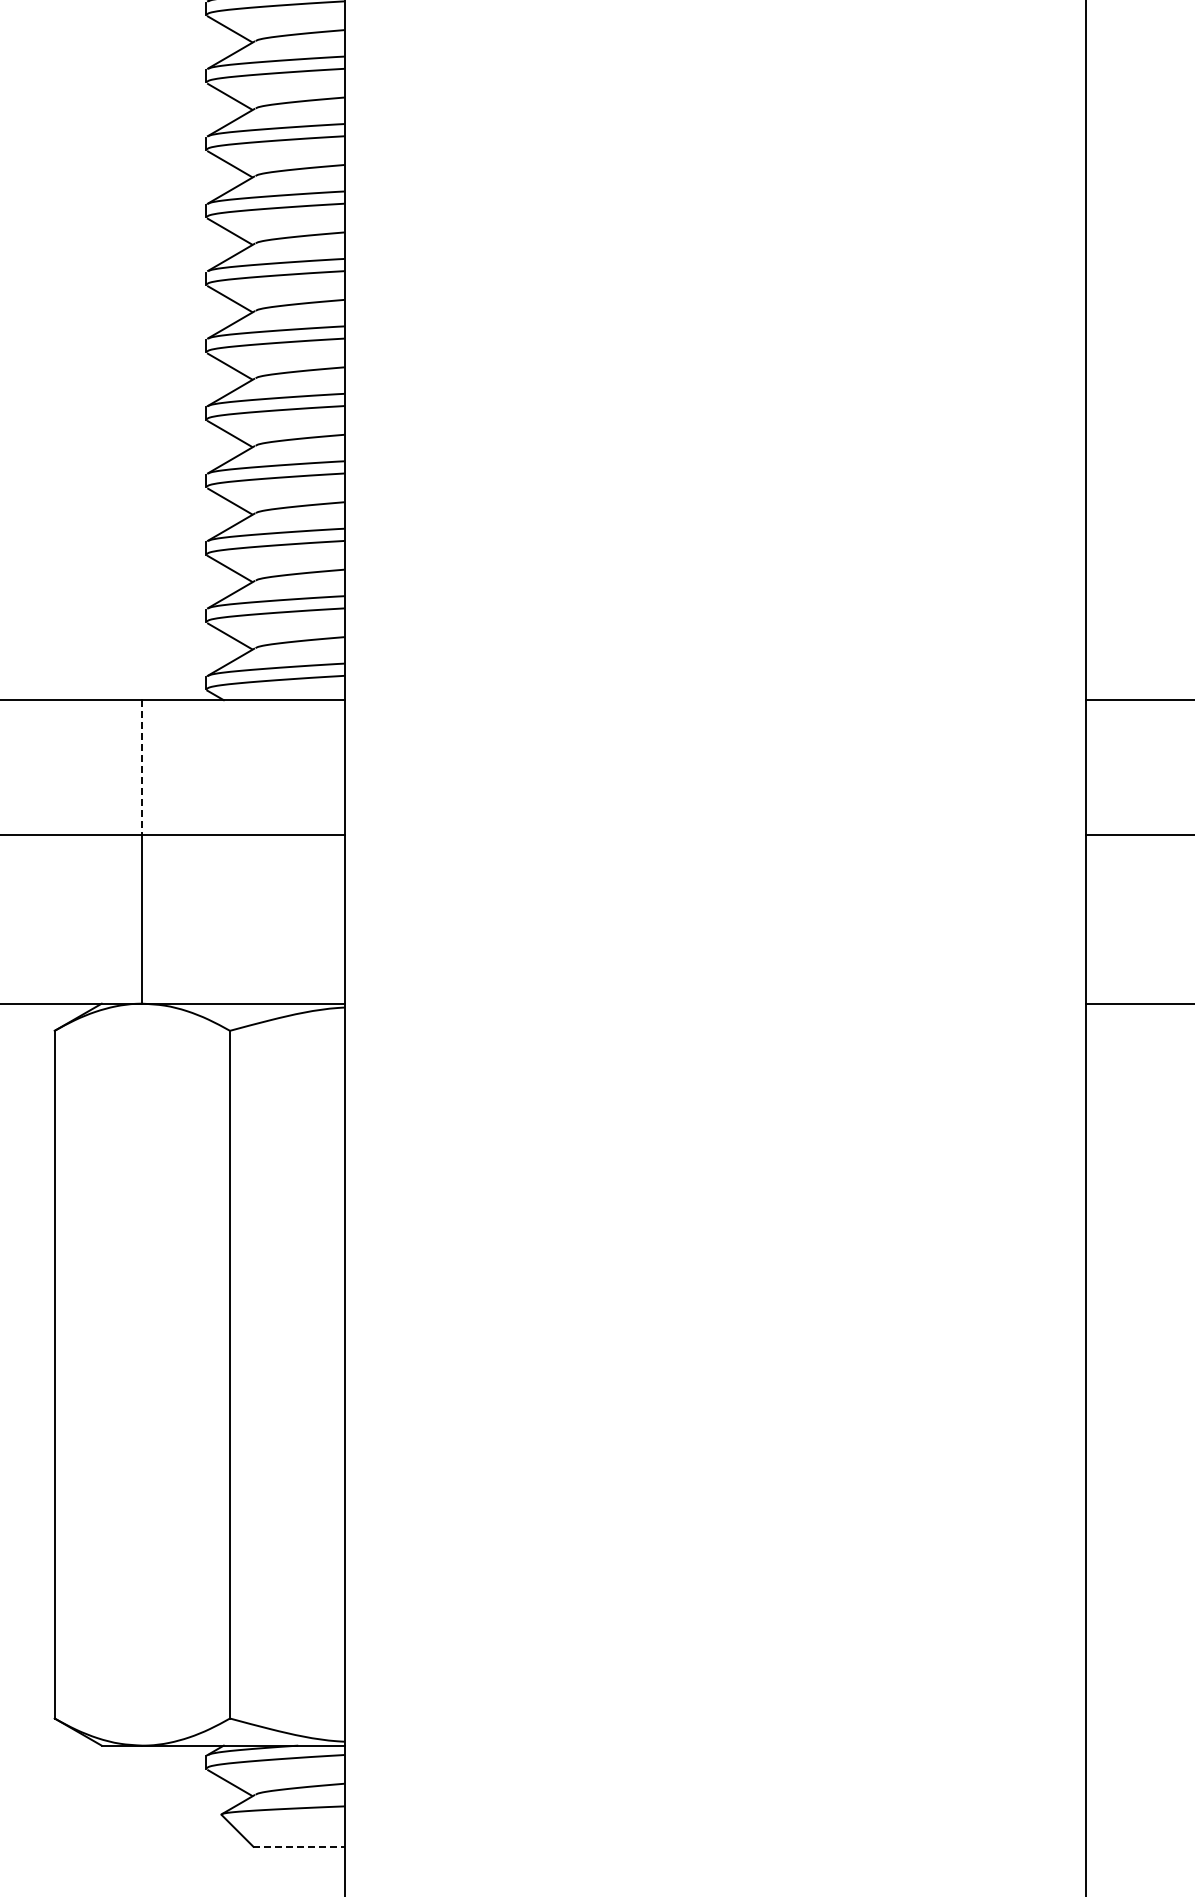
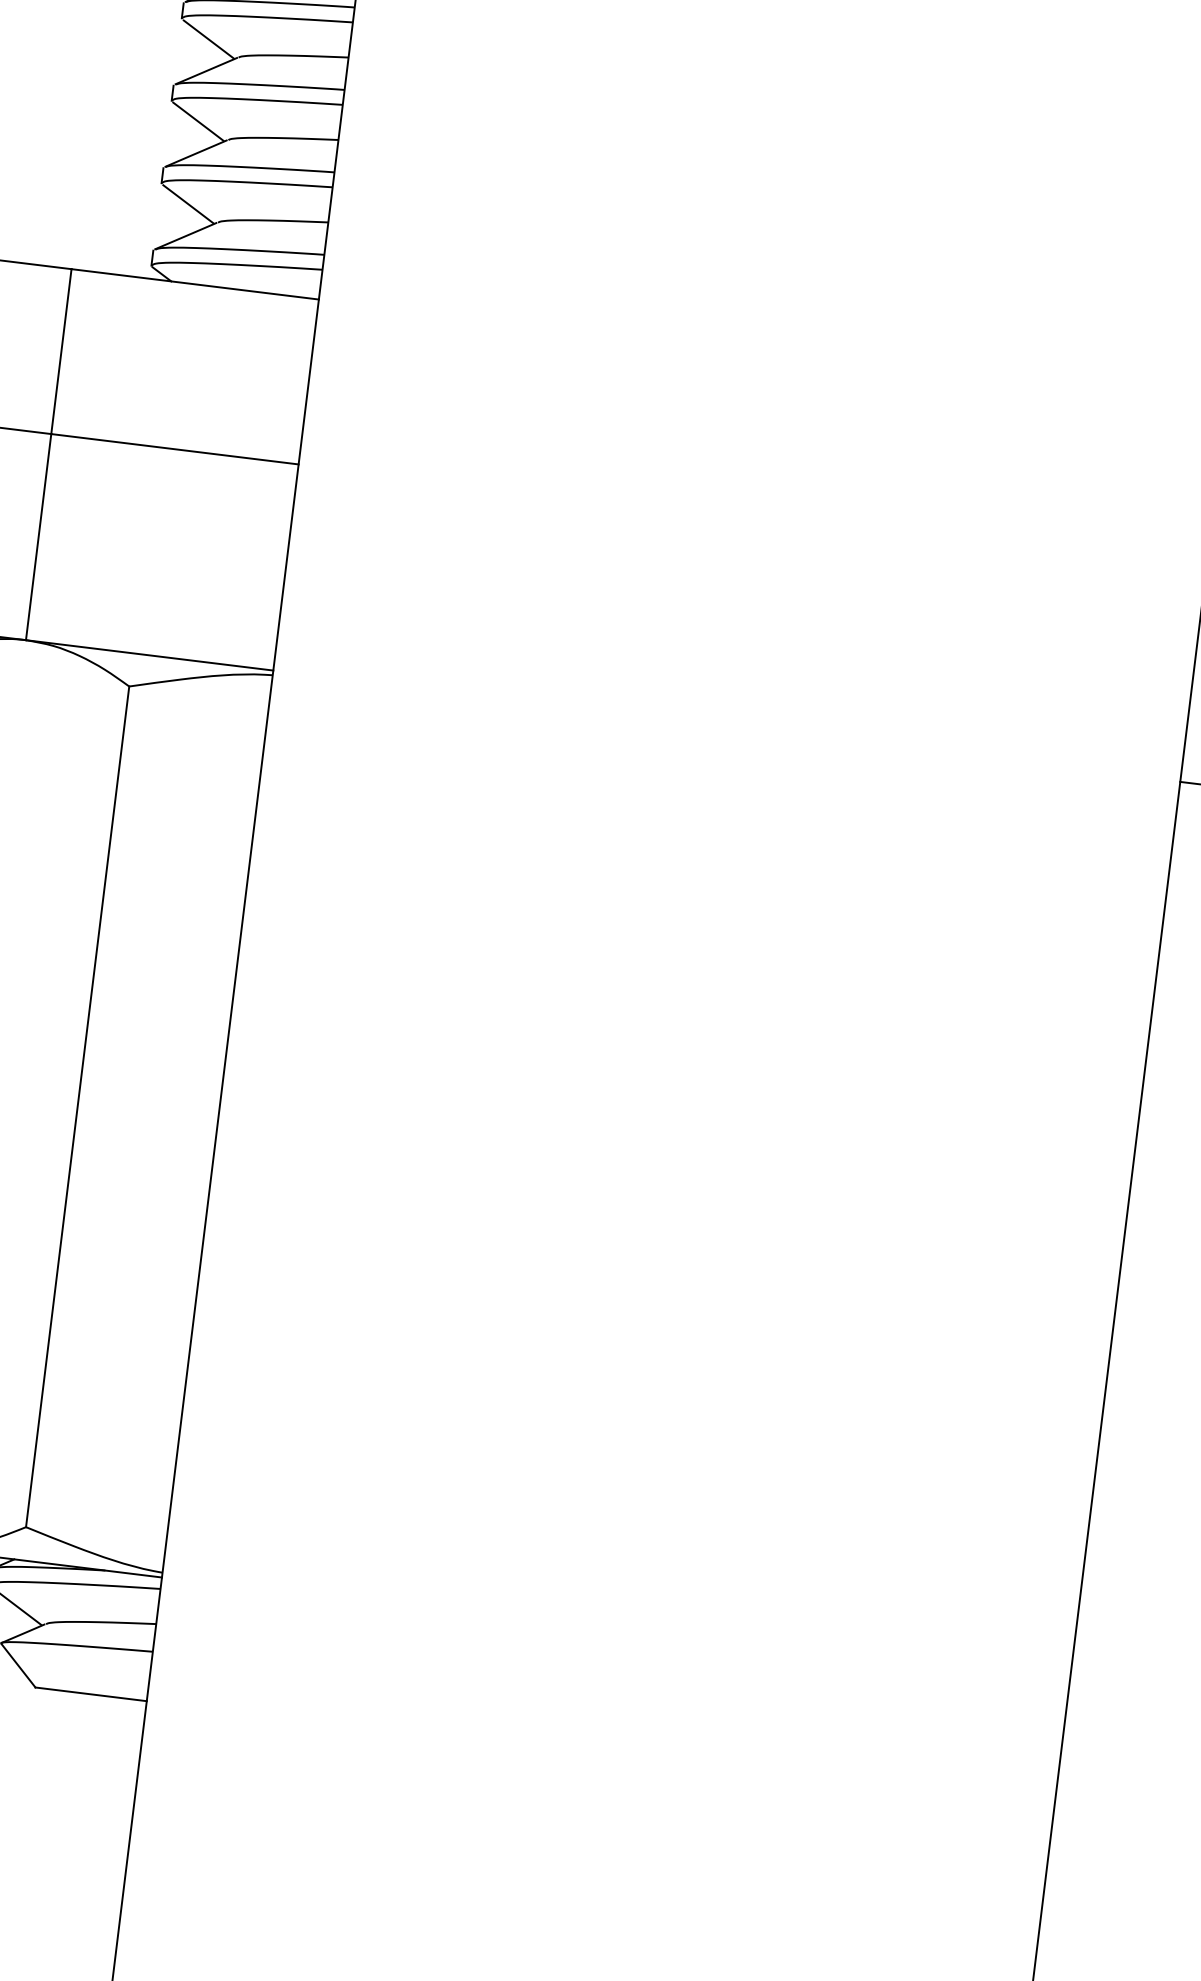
line: (142, 768) -> (61, 352), dashed -> solid
line: (299, 1846) -> (91, 1694), dashed -> solid

